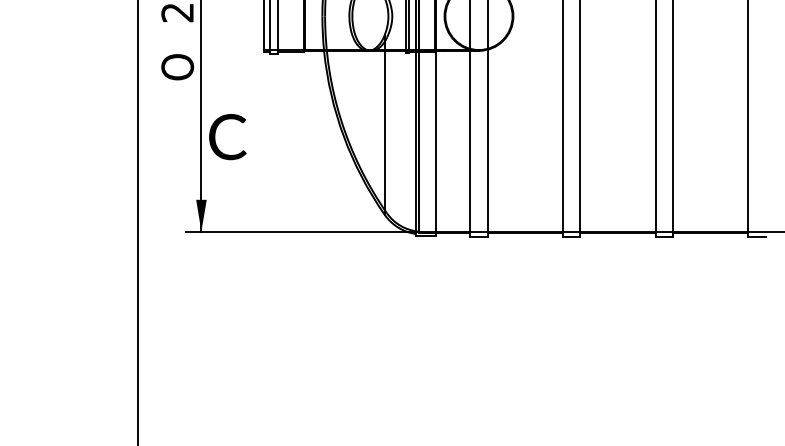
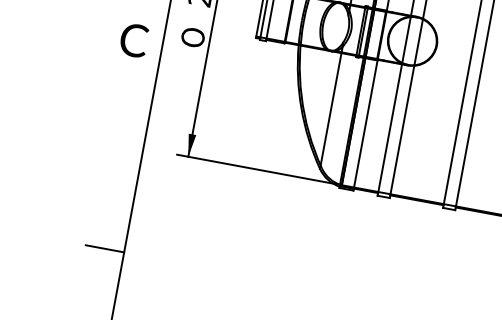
text: (227, 137) -> (133, 40), moved
line: (110, 378) -> (104, 248), added

